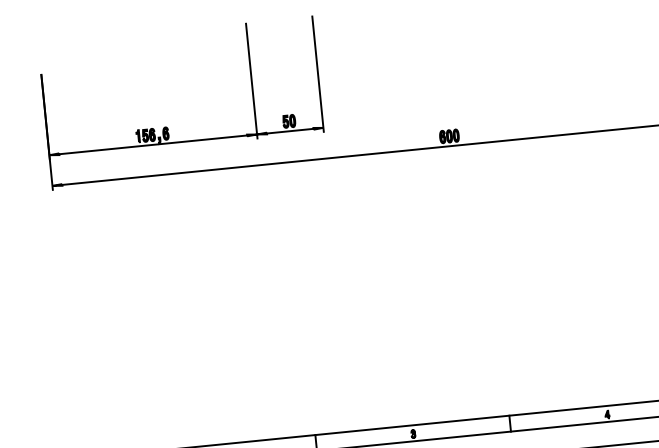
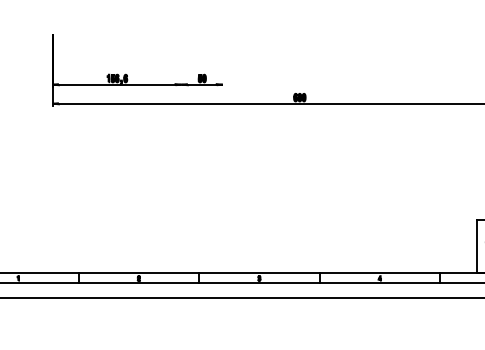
line: (317, 74) -> (222, 51), removed
line: (251, 81) -> (181, 51), removed

